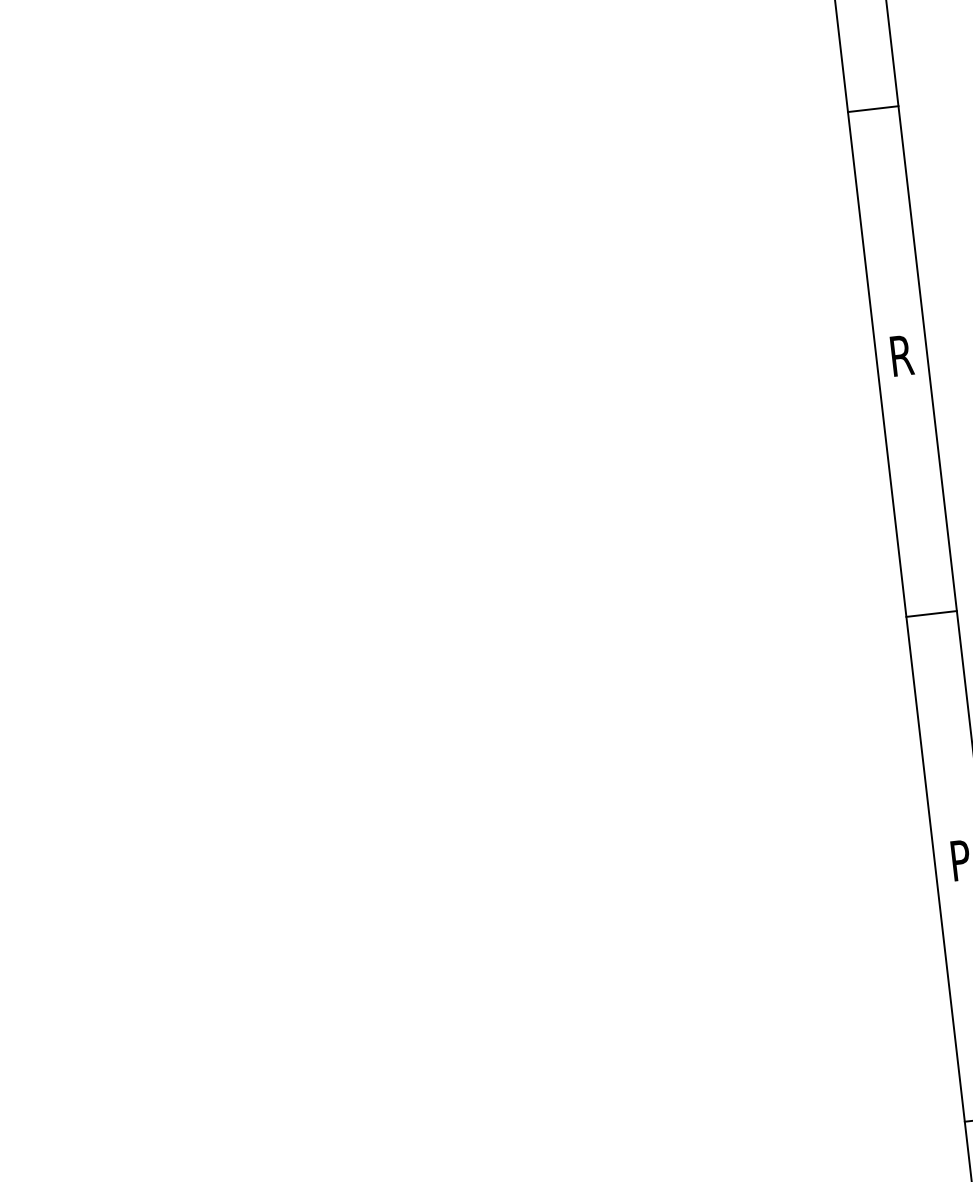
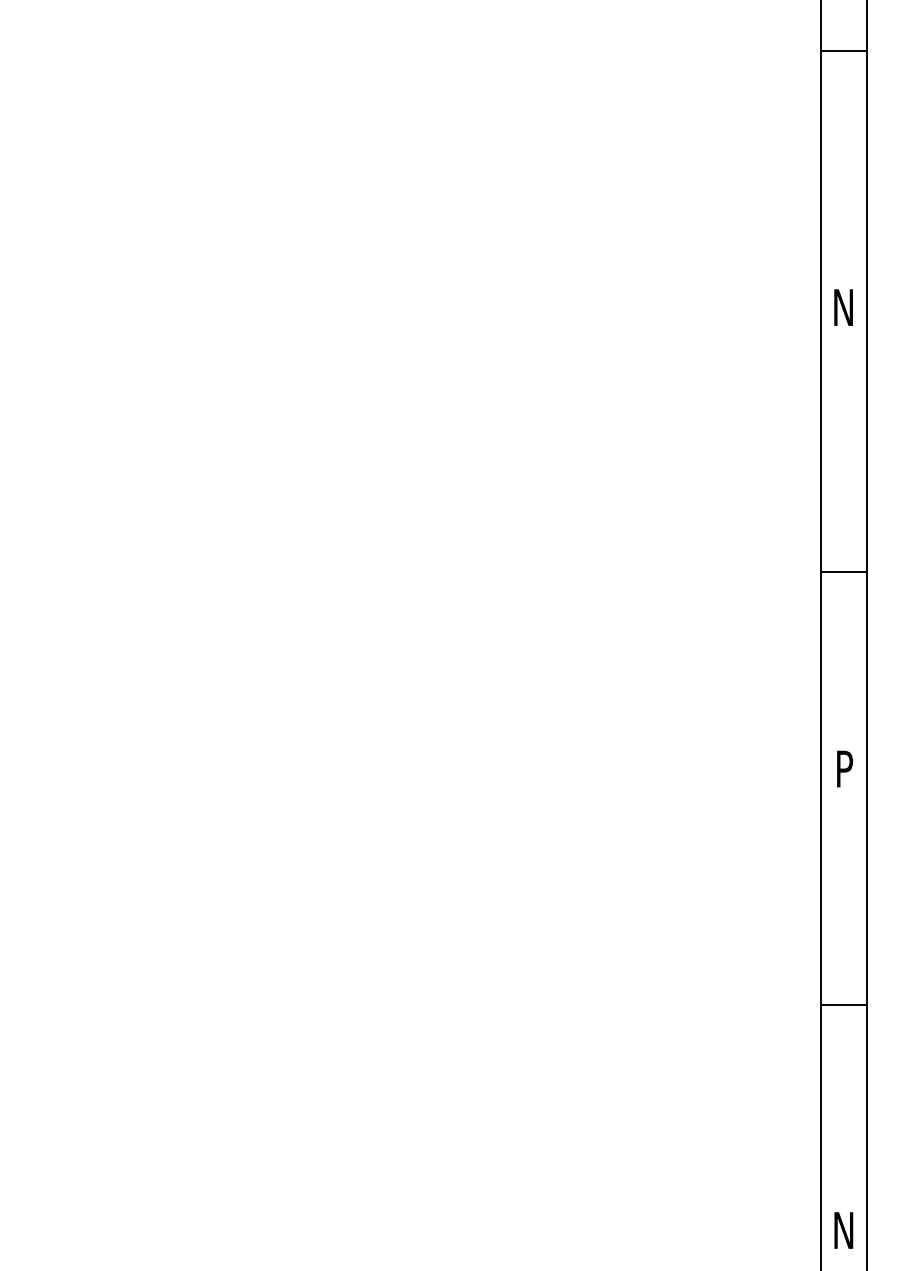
line: (873, 109) -> (844, 51), moved
text: (902, 355) -> (844, 307), R -> N
line: (931, 613) -> (844, 571), moved

